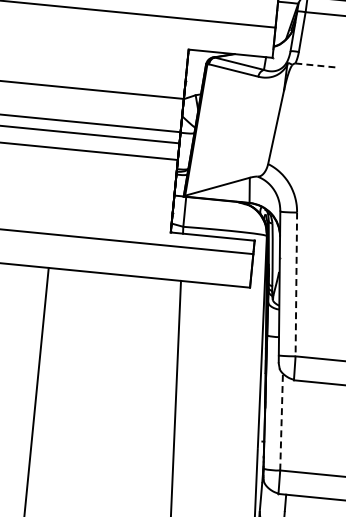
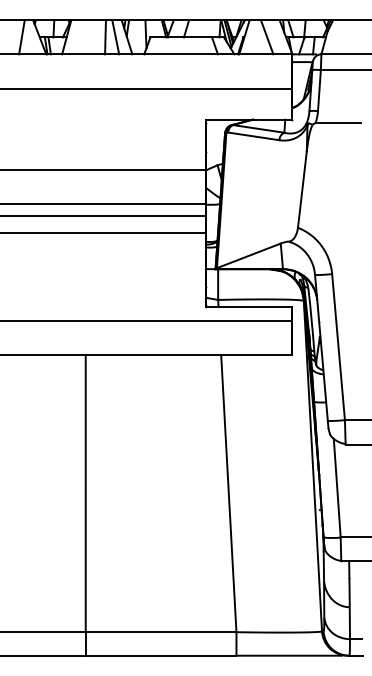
line: (317, 66) -> (338, 123), dashed -> solid
line: (296, 284) -> (338, 347), dashed -> solid
line: (281, 421) -> (337, 487), dashed -> solid

